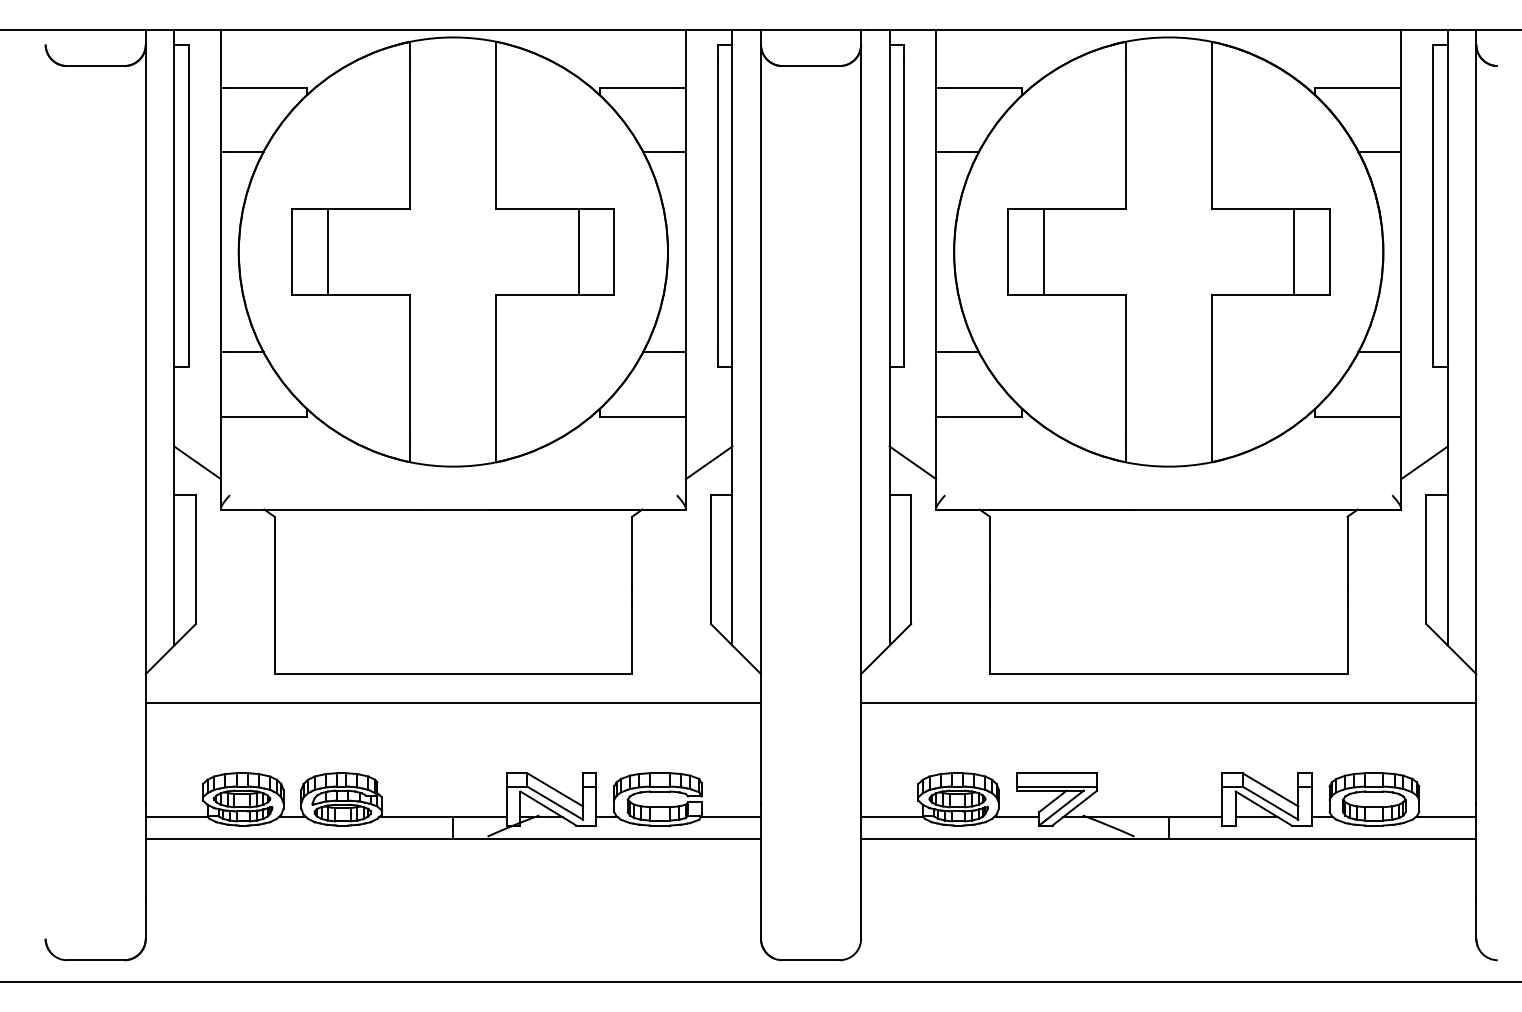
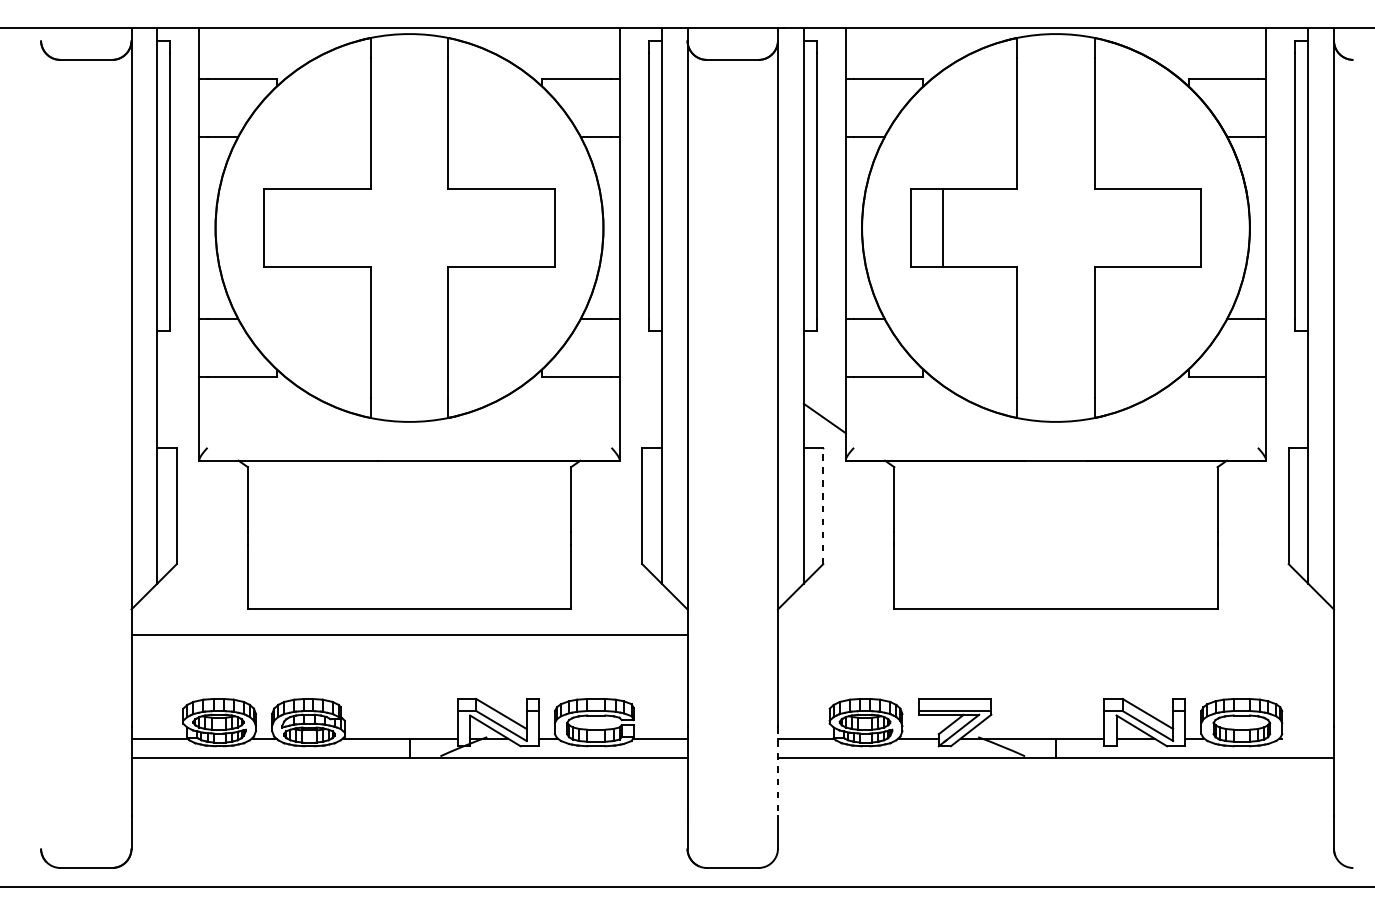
line: (328, 251) -> (296, 227), removed
line: (578, 251) -> (522, 227), removed
line: (1293, 251) -> (1168, 227), removed
line: (197, 462) -> (178, 418), removed
line: (708, 462) -> (640, 418), removed
line: (1424, 462) -> (1287, 418), removed
line: (911, 559) -> (823, 505), solid -> dashed
line: (1168, 702) -> (1055, 635), removed
line: (1447, 817) -> (1307, 739), removed
line: (861, 854) -> (778, 772), solid -> dashed

